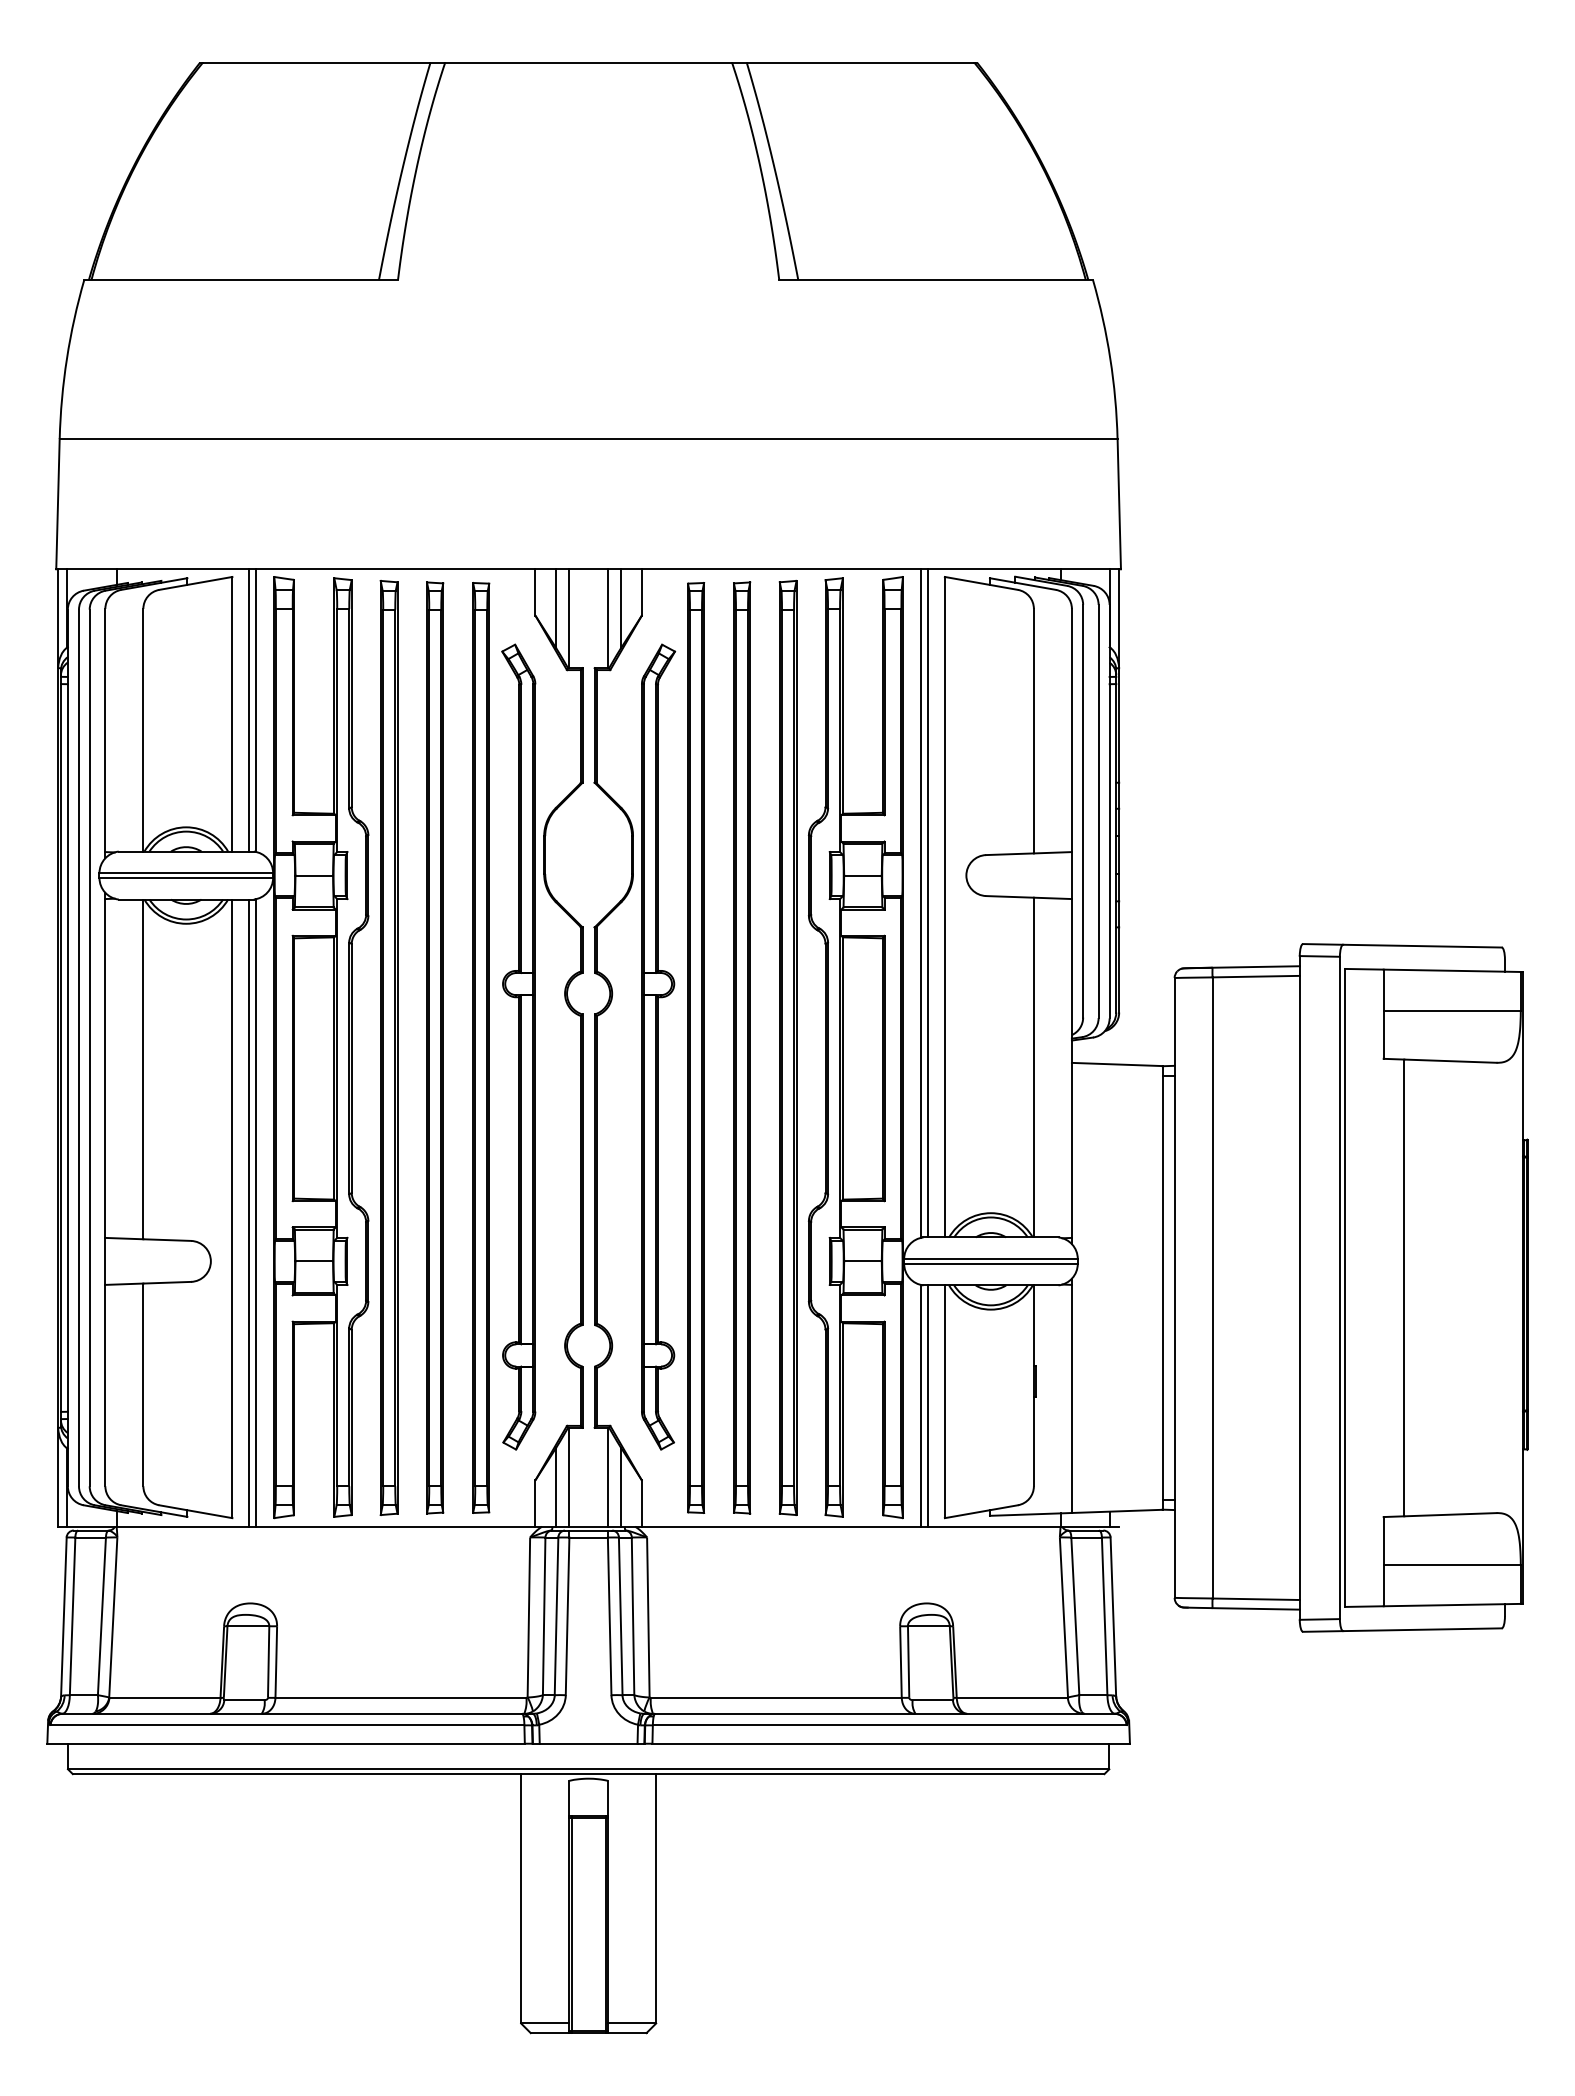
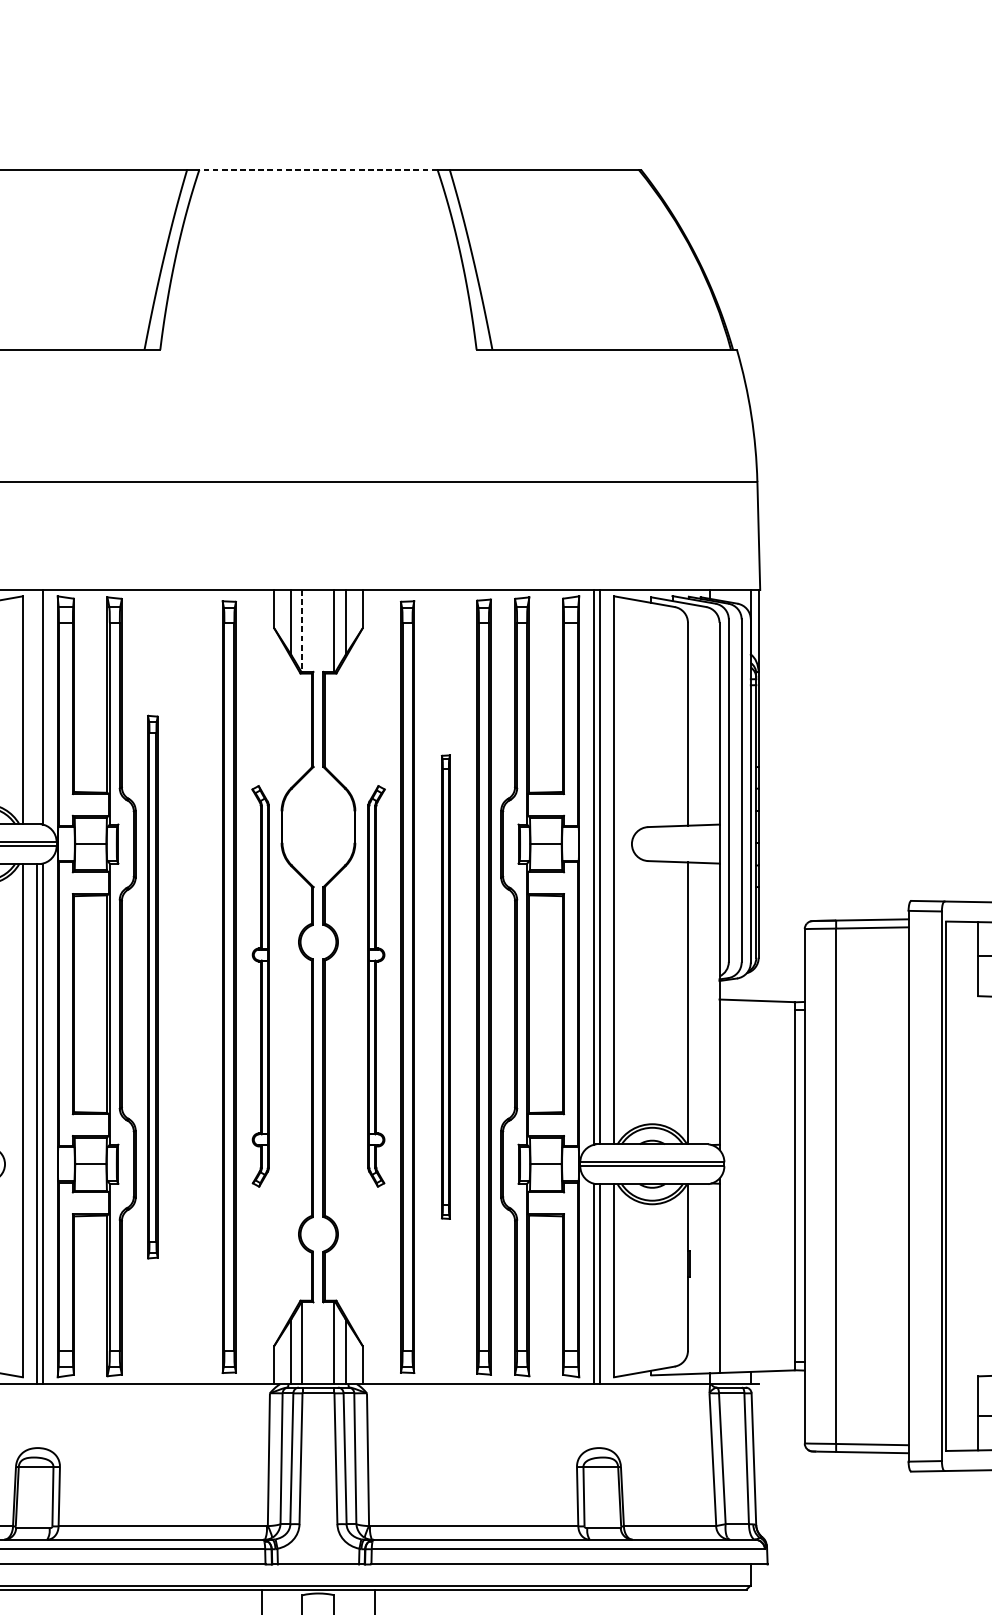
line: (588, 62) -> (318, 169), solid -> dashed
line: (569, 619) -> (302, 631), solid -> dashed
line: (249, 710) -> (37, 707), removed
part: (518, 1046) -> (260, 985), size x0.6
part: (658, 1046) -> (376, 985), size x0.6
part: (388, 1047) -> (152, 986), size x0.7
part: (435, 1047) -> (191, 986), removed
part: (742, 1047) -> (446, 986), size x0.6

